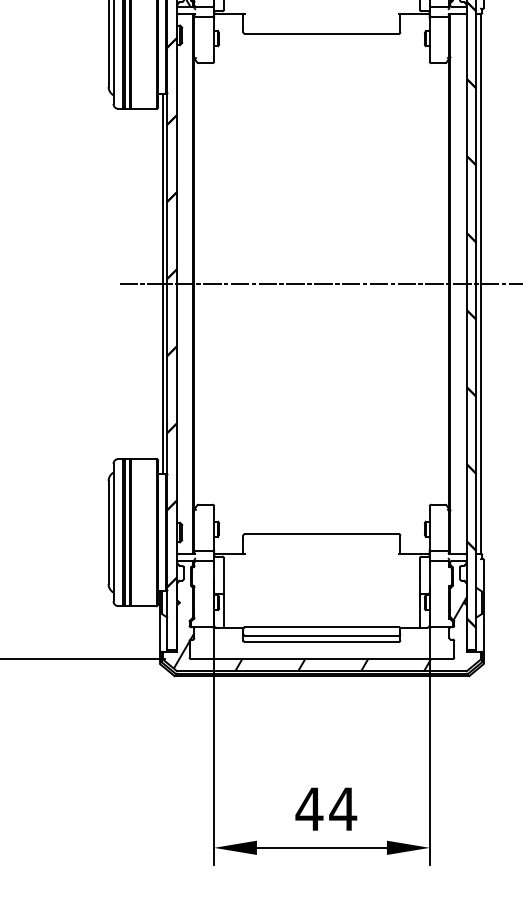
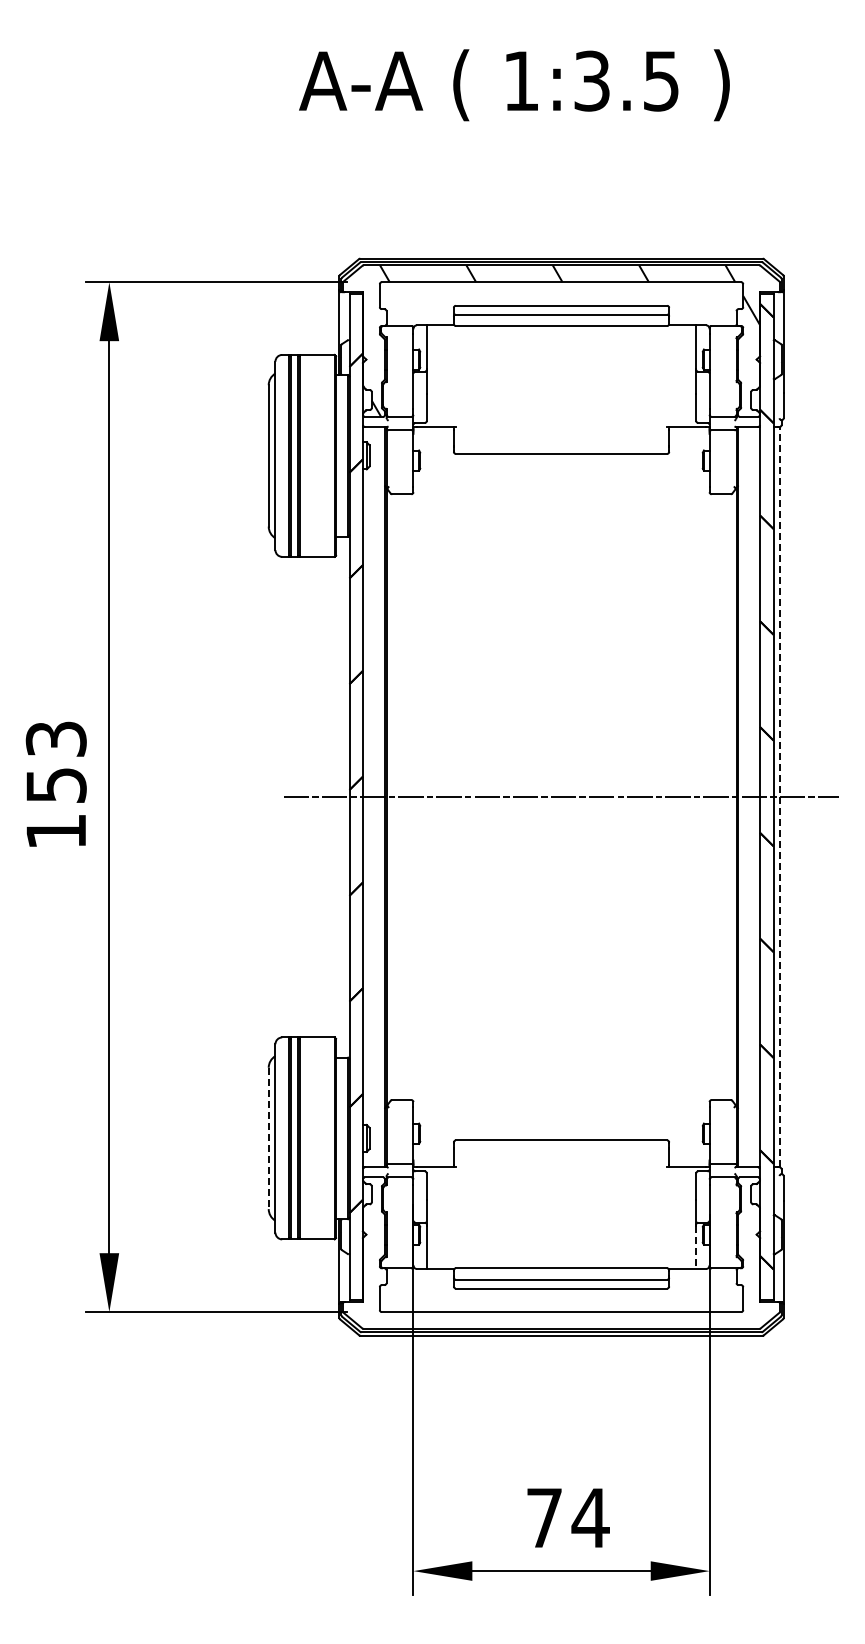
line: (162, 283) -> (342, 796), removed
line: (481, 283) -> (780, 796), solid -> dashed
line: (108, 532) -> (268, 1138), solid -> dashed
line: (420, 612) -> (696, 1247), solid -> dashed
hatch: (320, 633) -> (559, 1277), removed
text: (309, 808) -> (544, 1517), 44 -> 74

